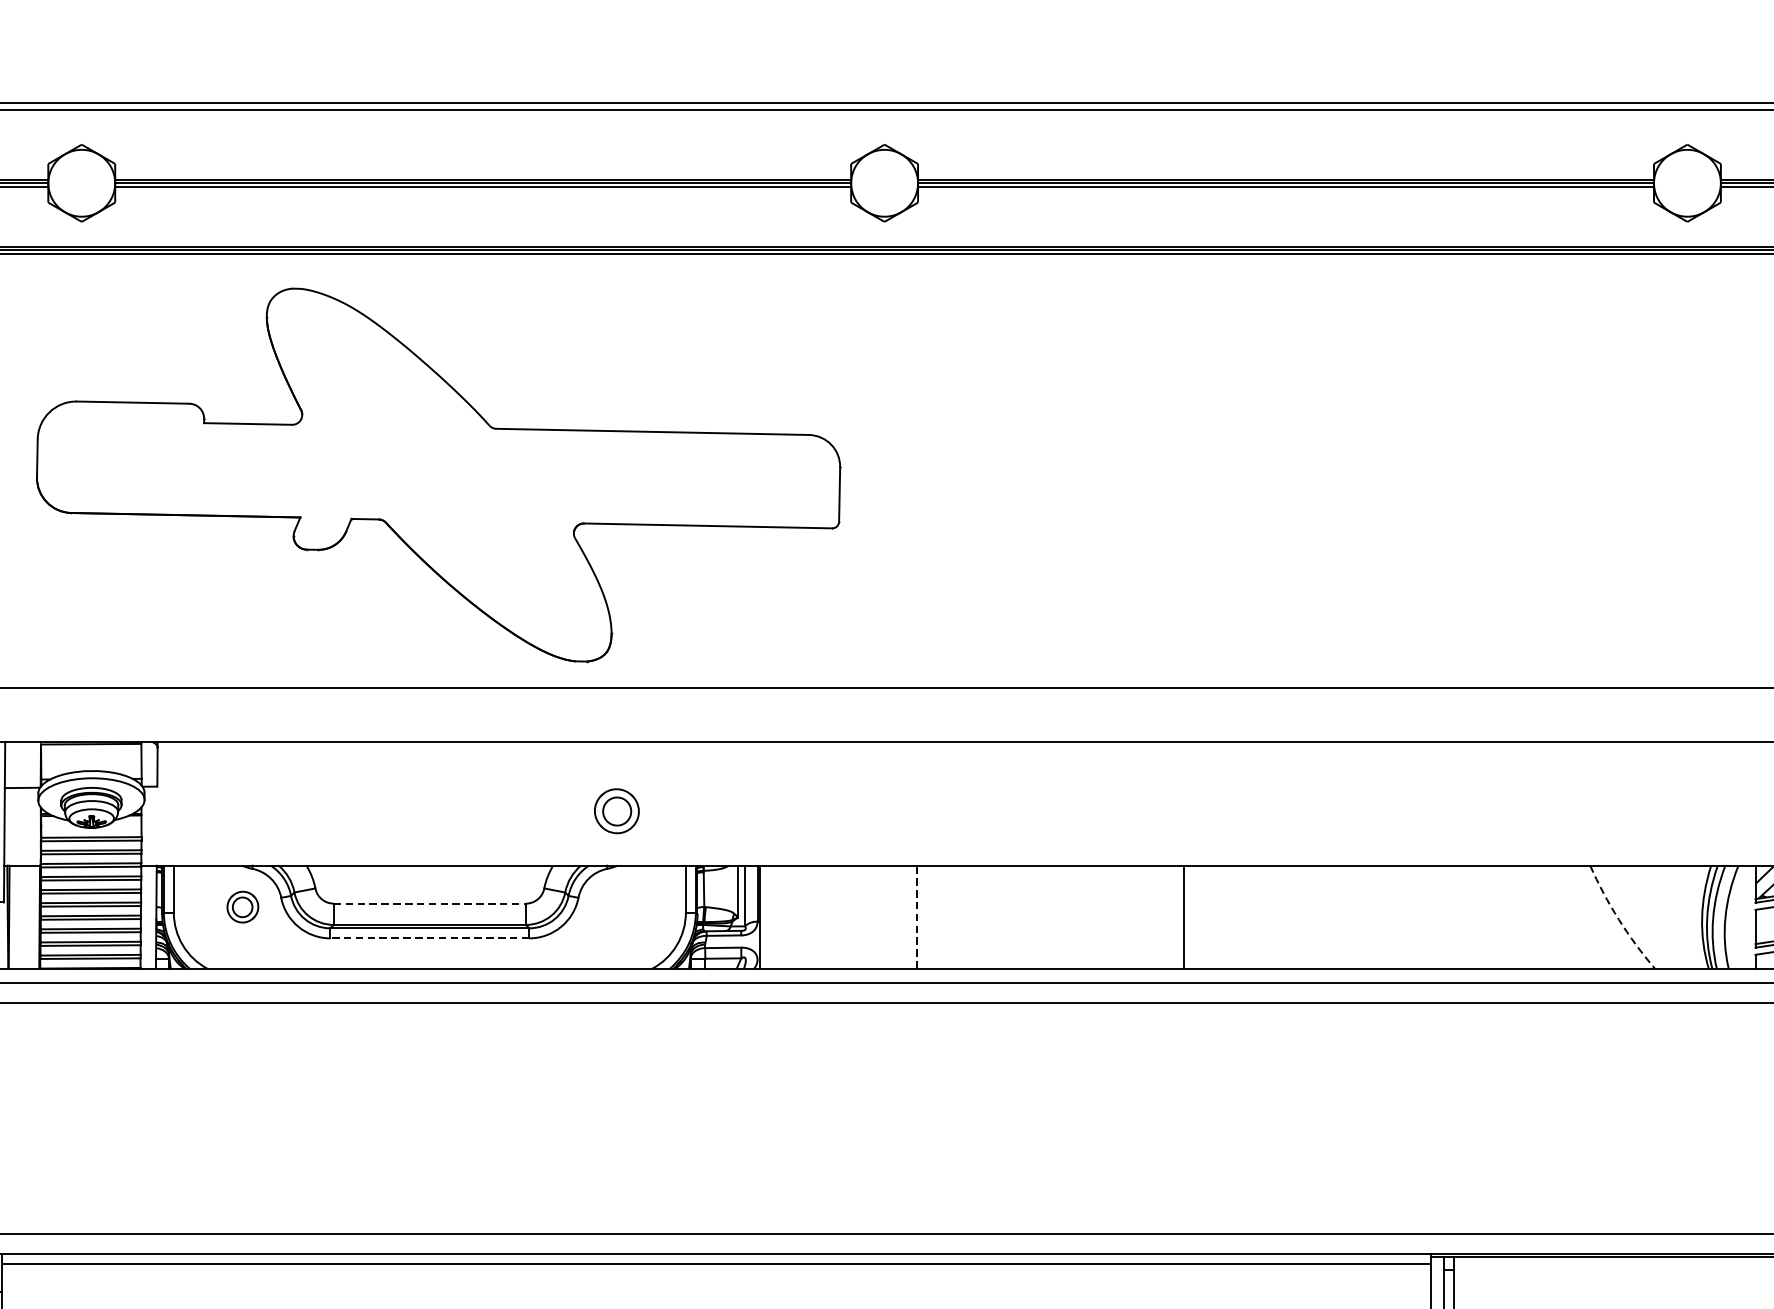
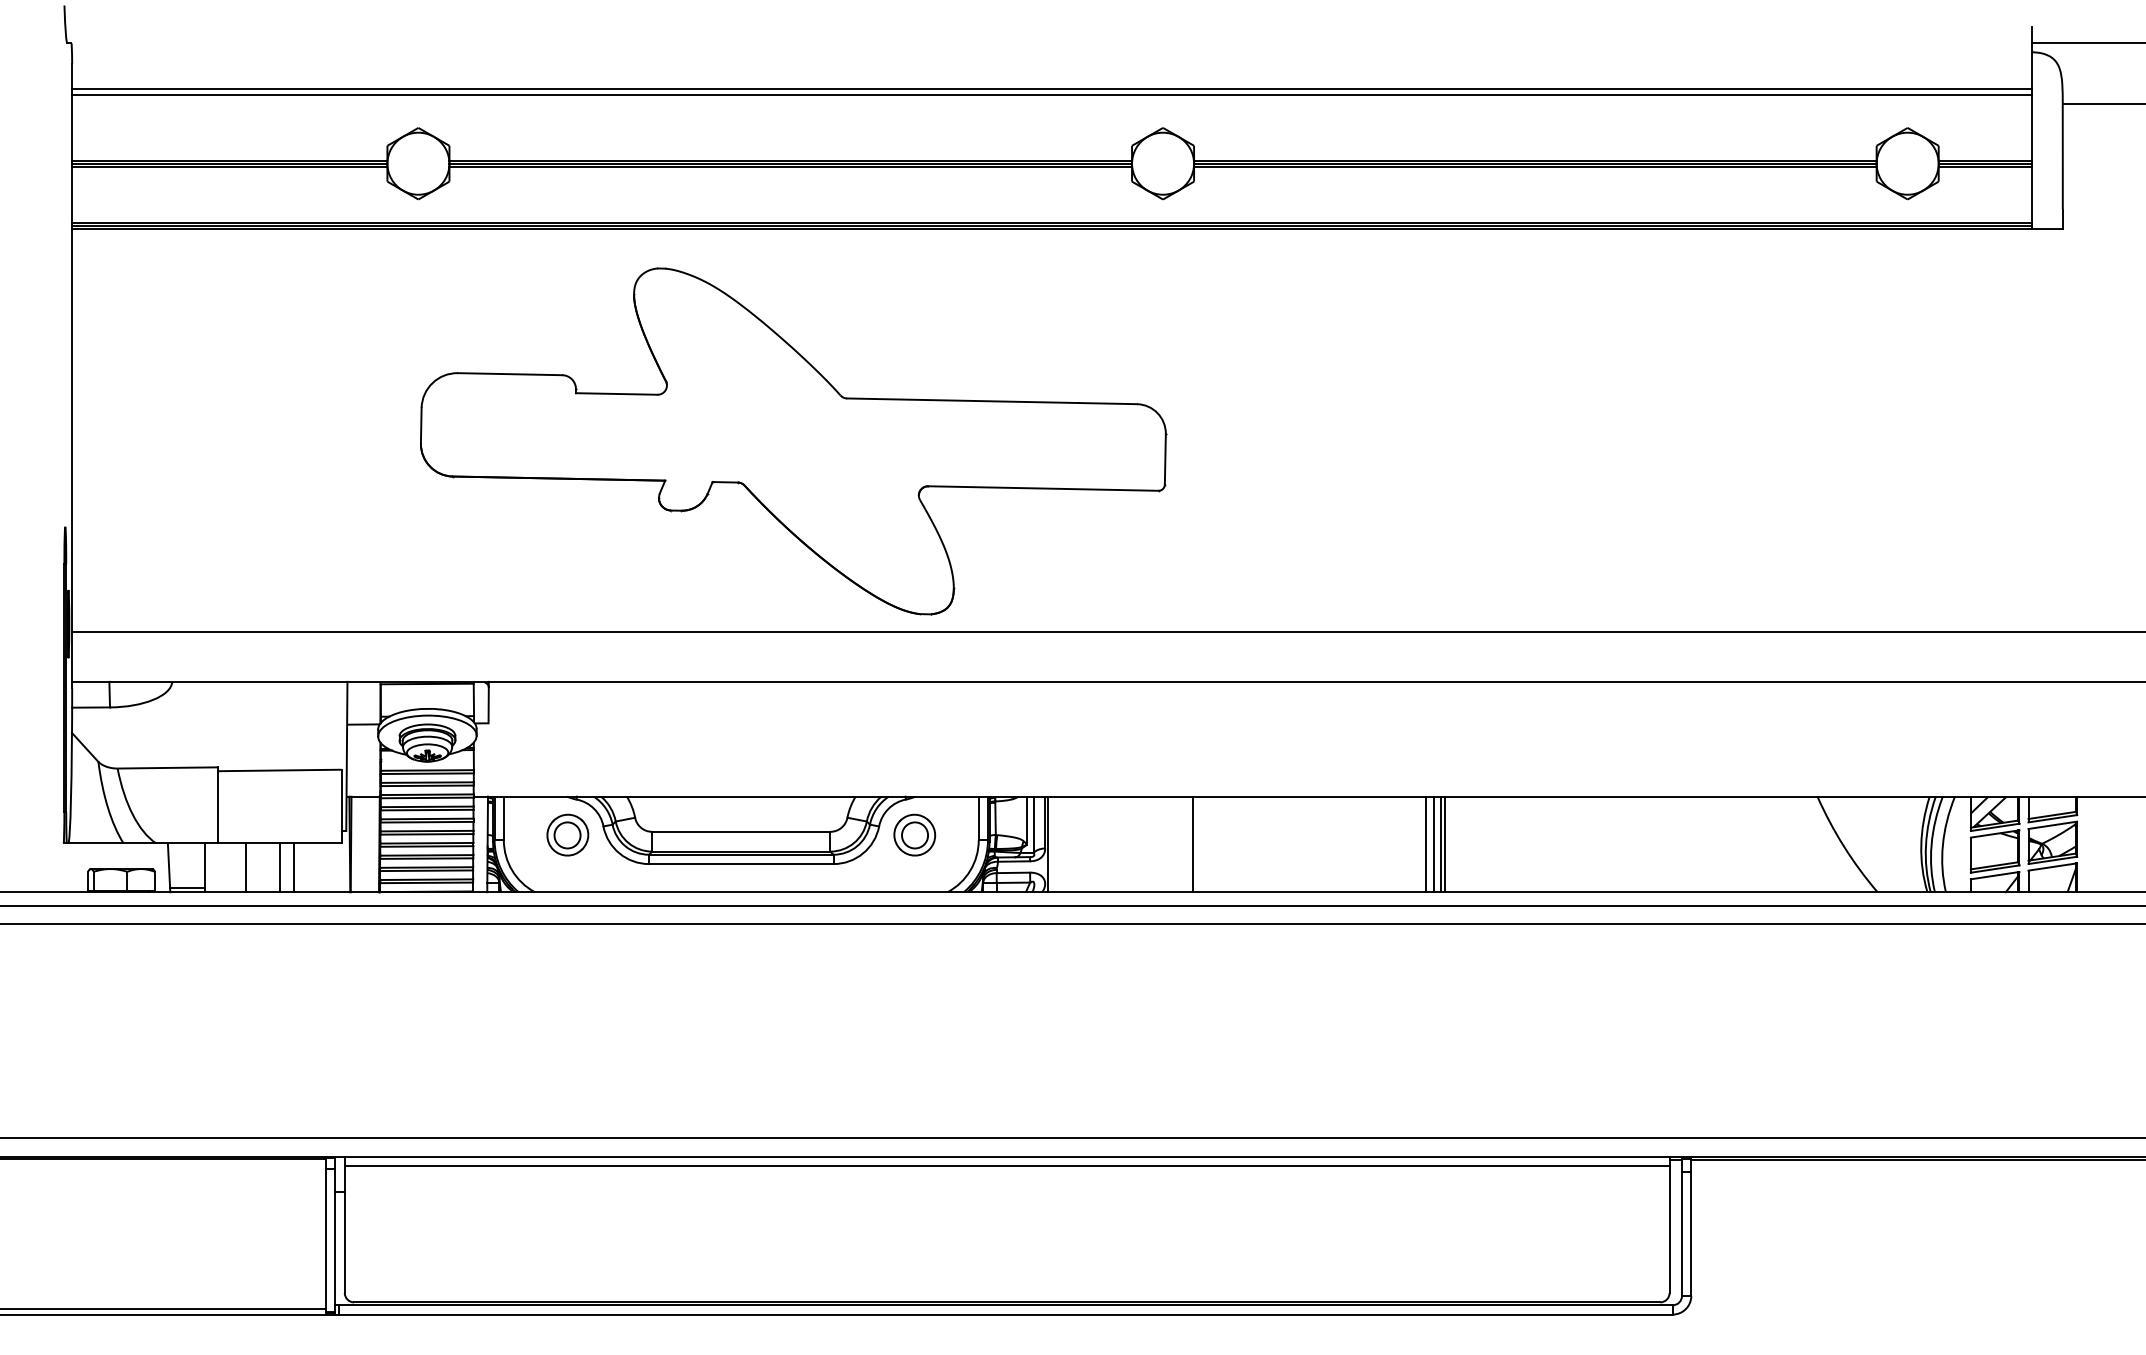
part: (438, 475) -> (793, 441), moved
part: (616, 810) -> (914, 834), moved
line: (430, 903) -> (741, 831), dashed -> solid
part: (242, 906) -> (567, 834), size x1.43
line: (916, 917) -> (1192, 844), dashed -> solid
line: (1168, 917) -> (1426, 844), added
line: (1176, 917) -> (1433, 844), added
line: (1188, 917) -> (1444, 844), added
arc: (1619, 919) -> (1844, 846), dashed -> solid
line: (429, 938) -> (740, 864), dashed -> solid

